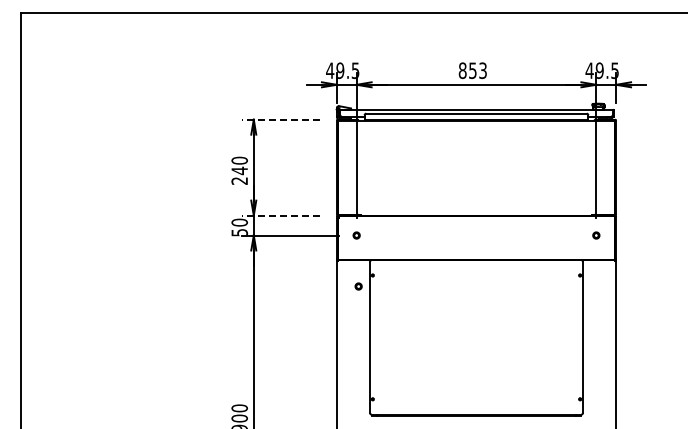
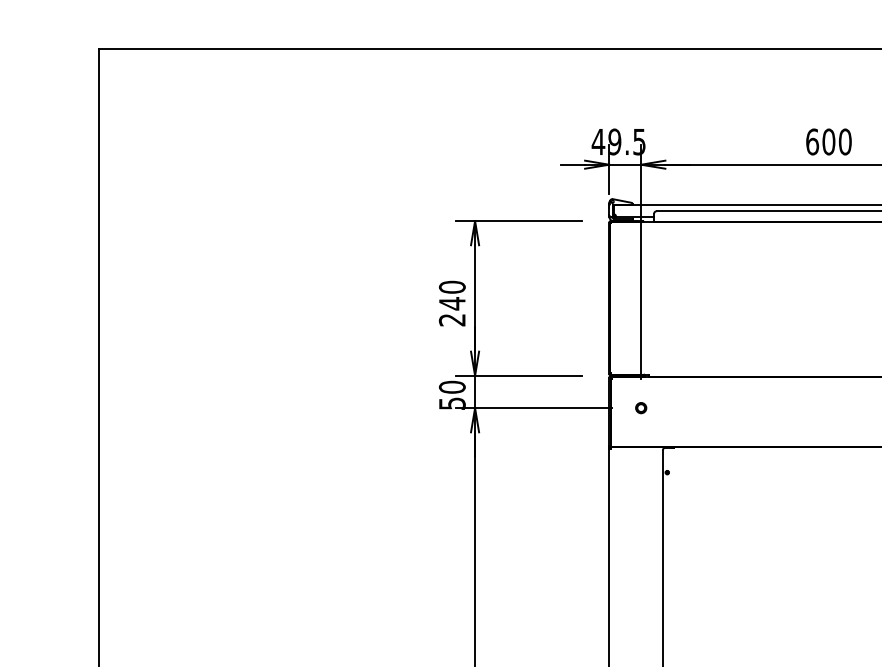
text: (472, 70) -> (828, 141), 853 -> 600
line: (280, 119) -> (518, 220), dashed -> solid
line: (280, 215) -> (518, 375), dashed -> solid
part: (358, 286) -> (644, 490), removed

